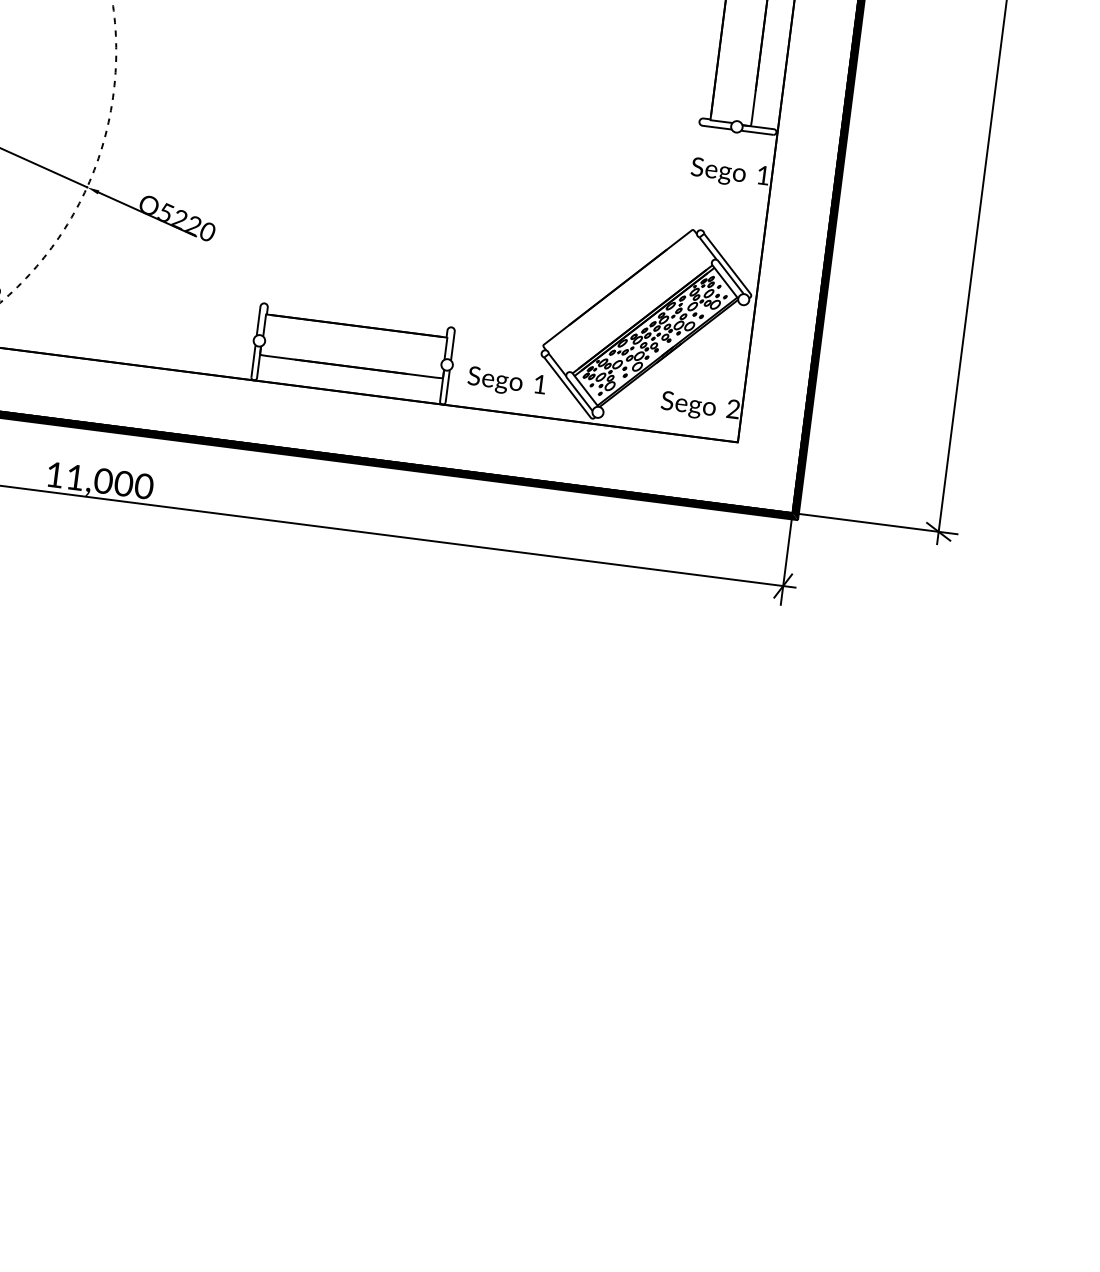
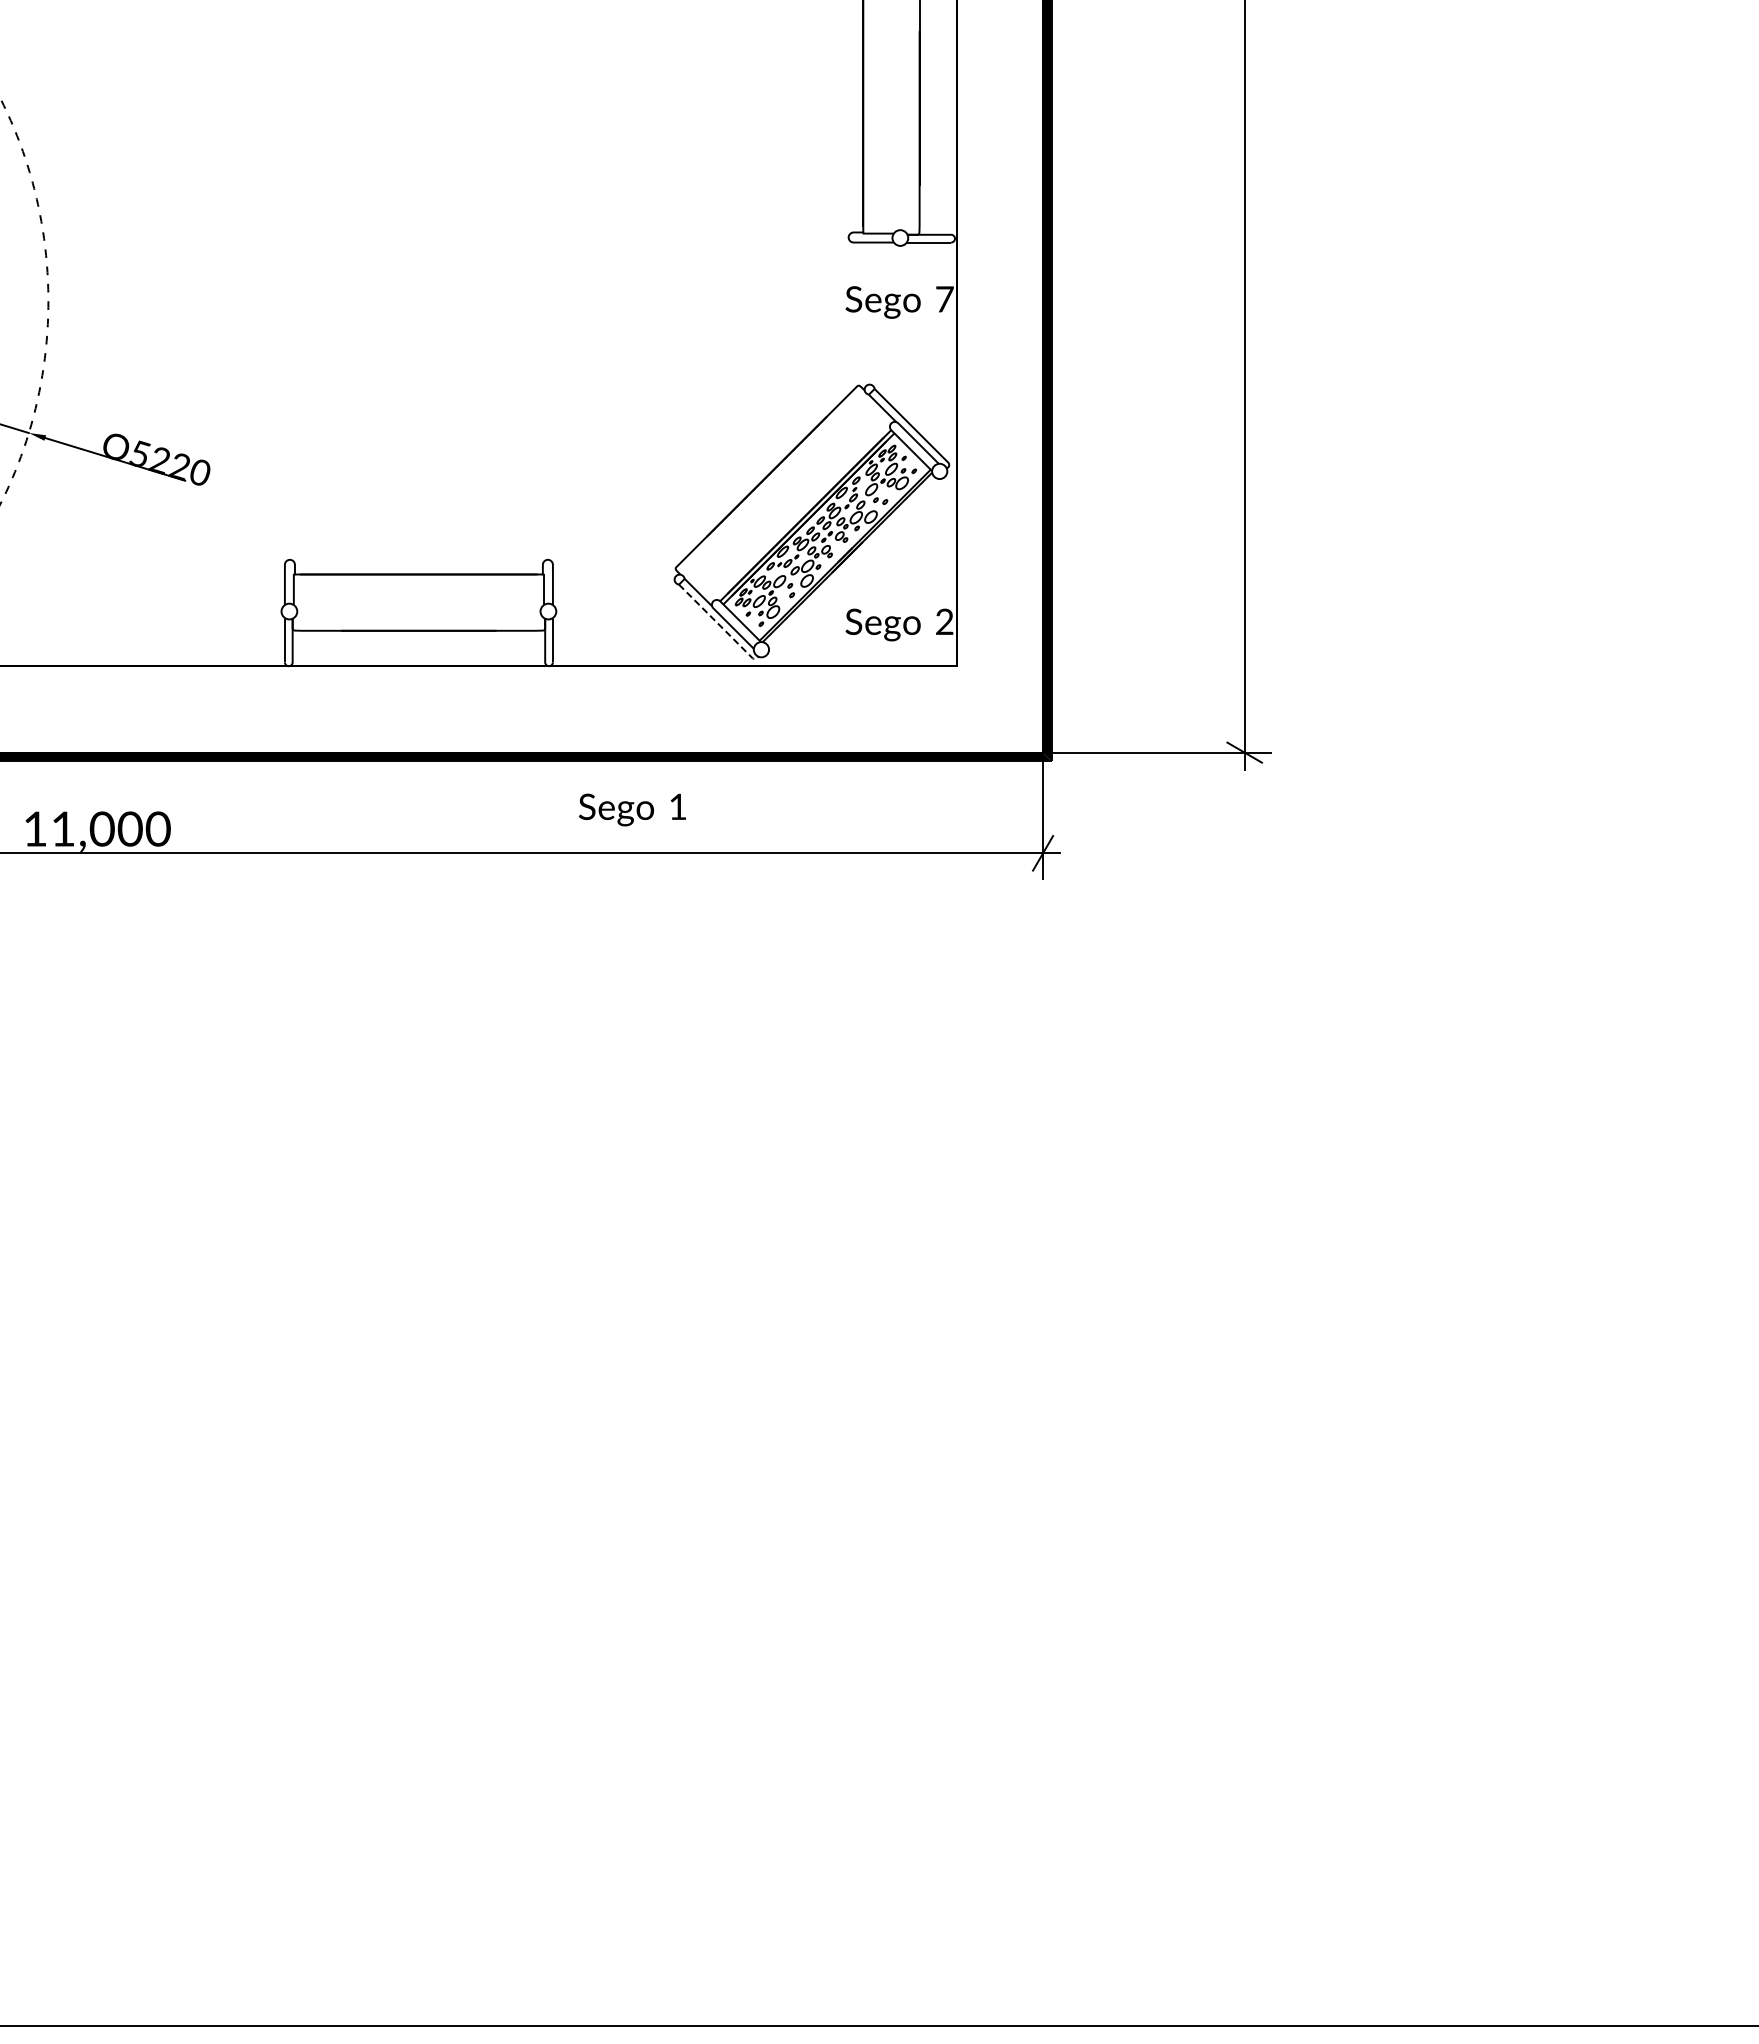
text: (763, 175) -> (944, 299), 1 -> 7
text: (506, 382) -> (632, 809), moved
line: (571, 392) -> (721, 627), solid -> dashed

